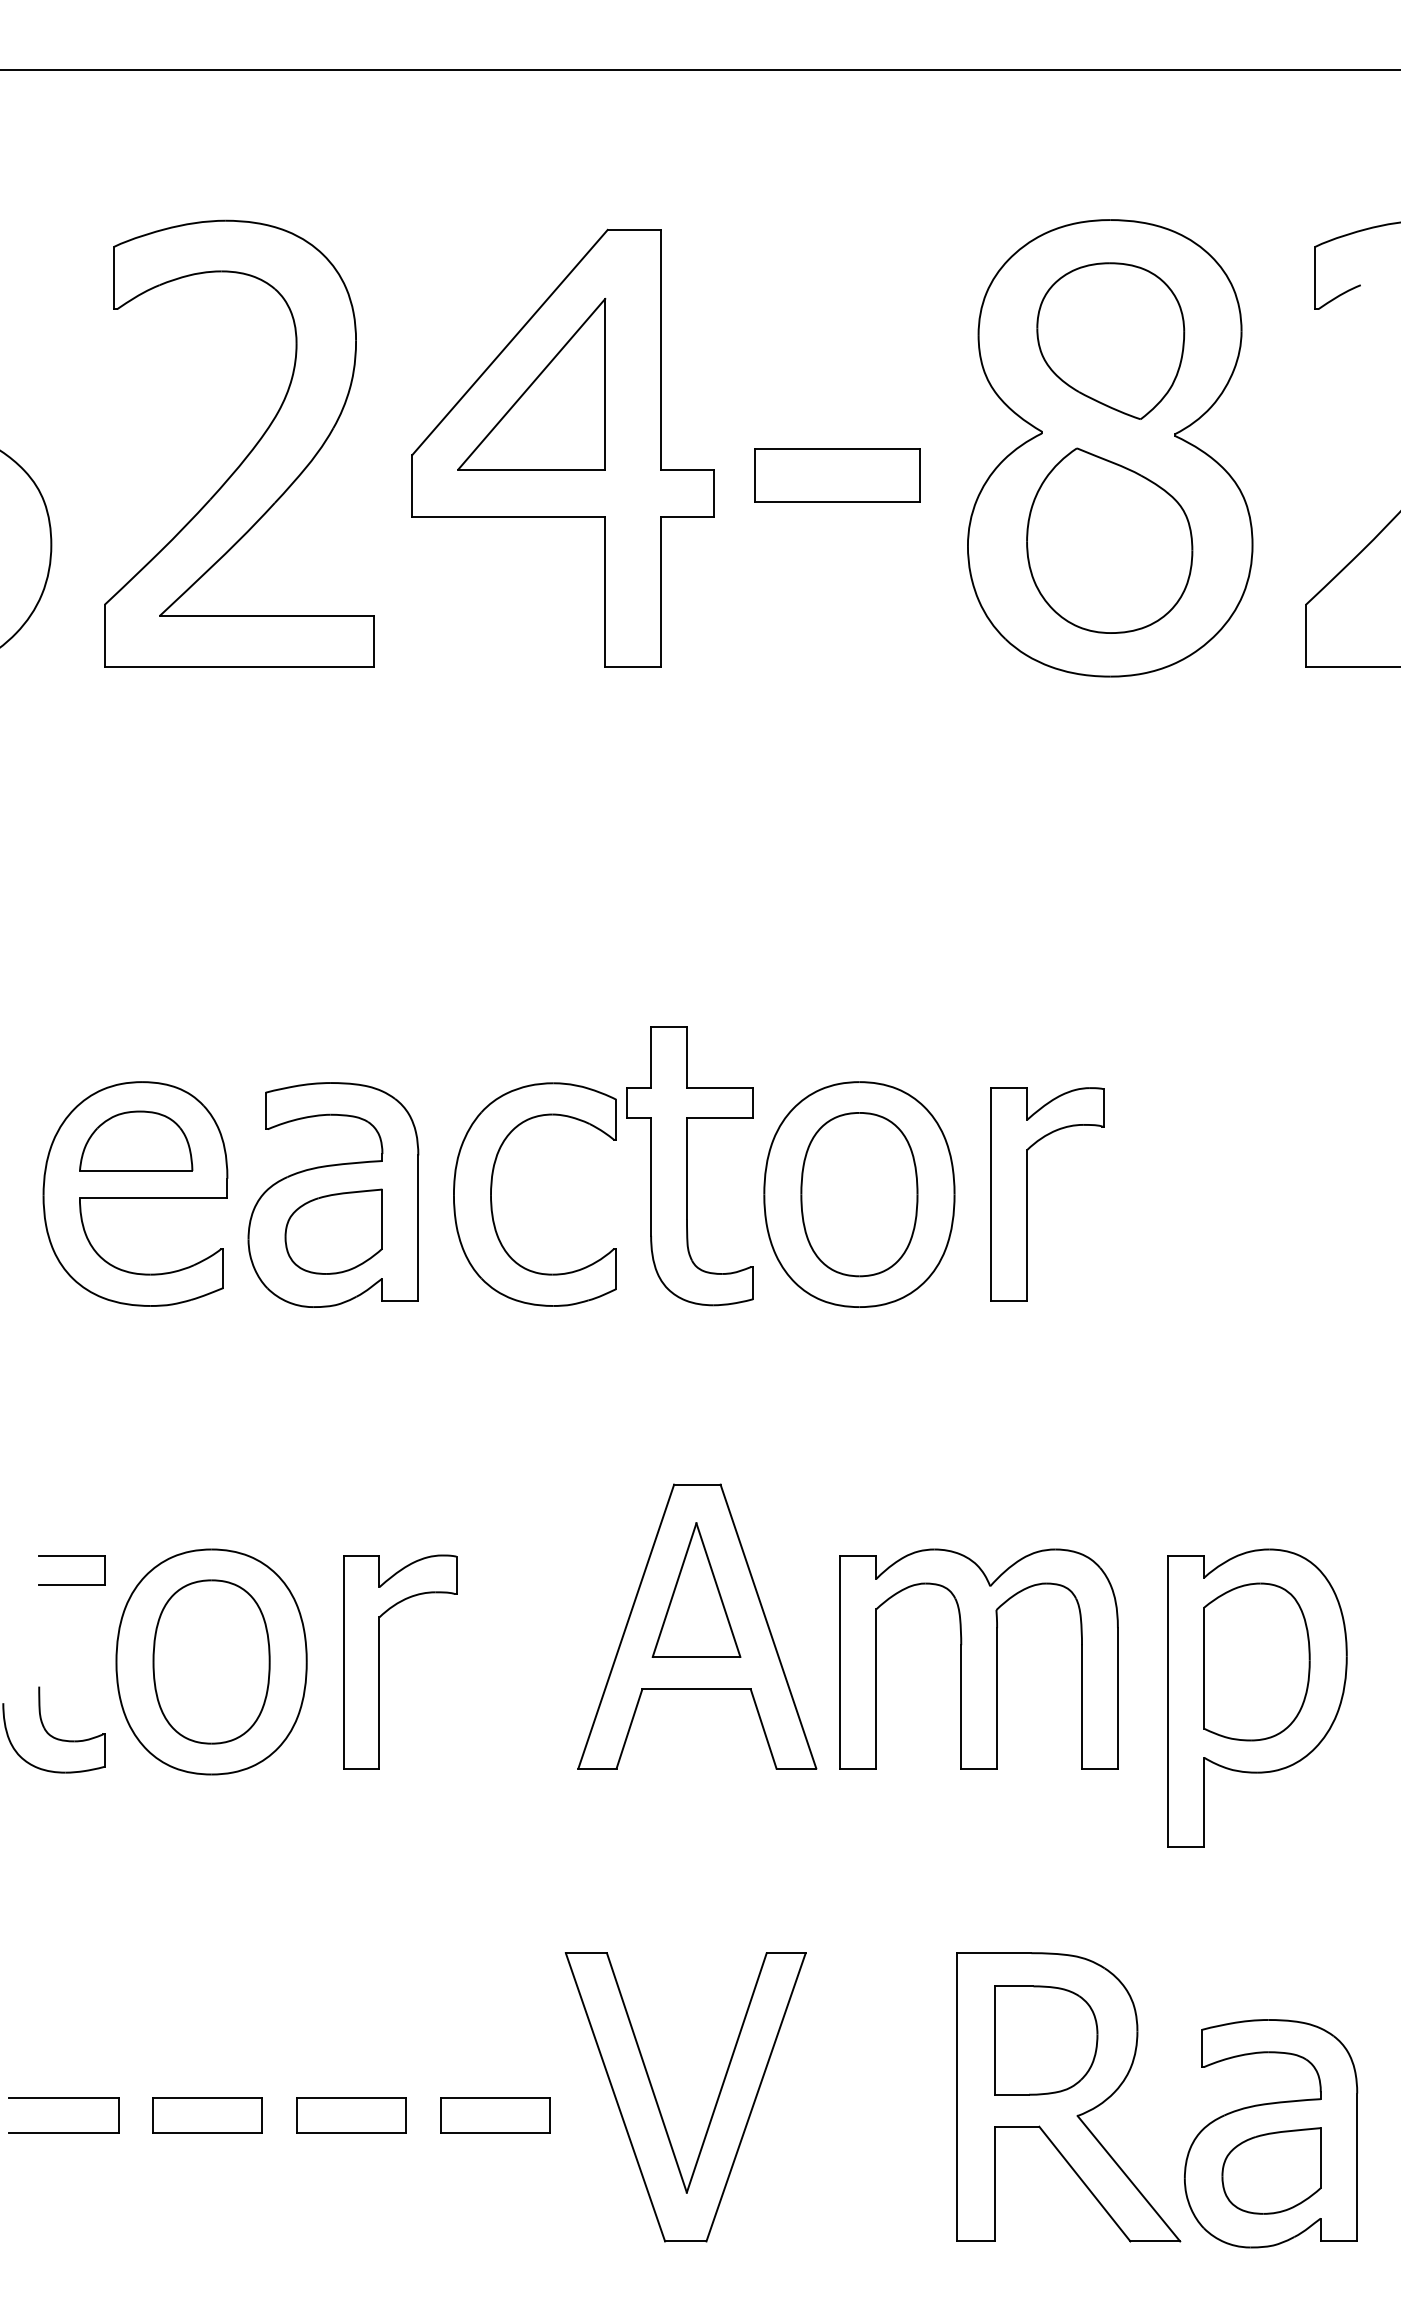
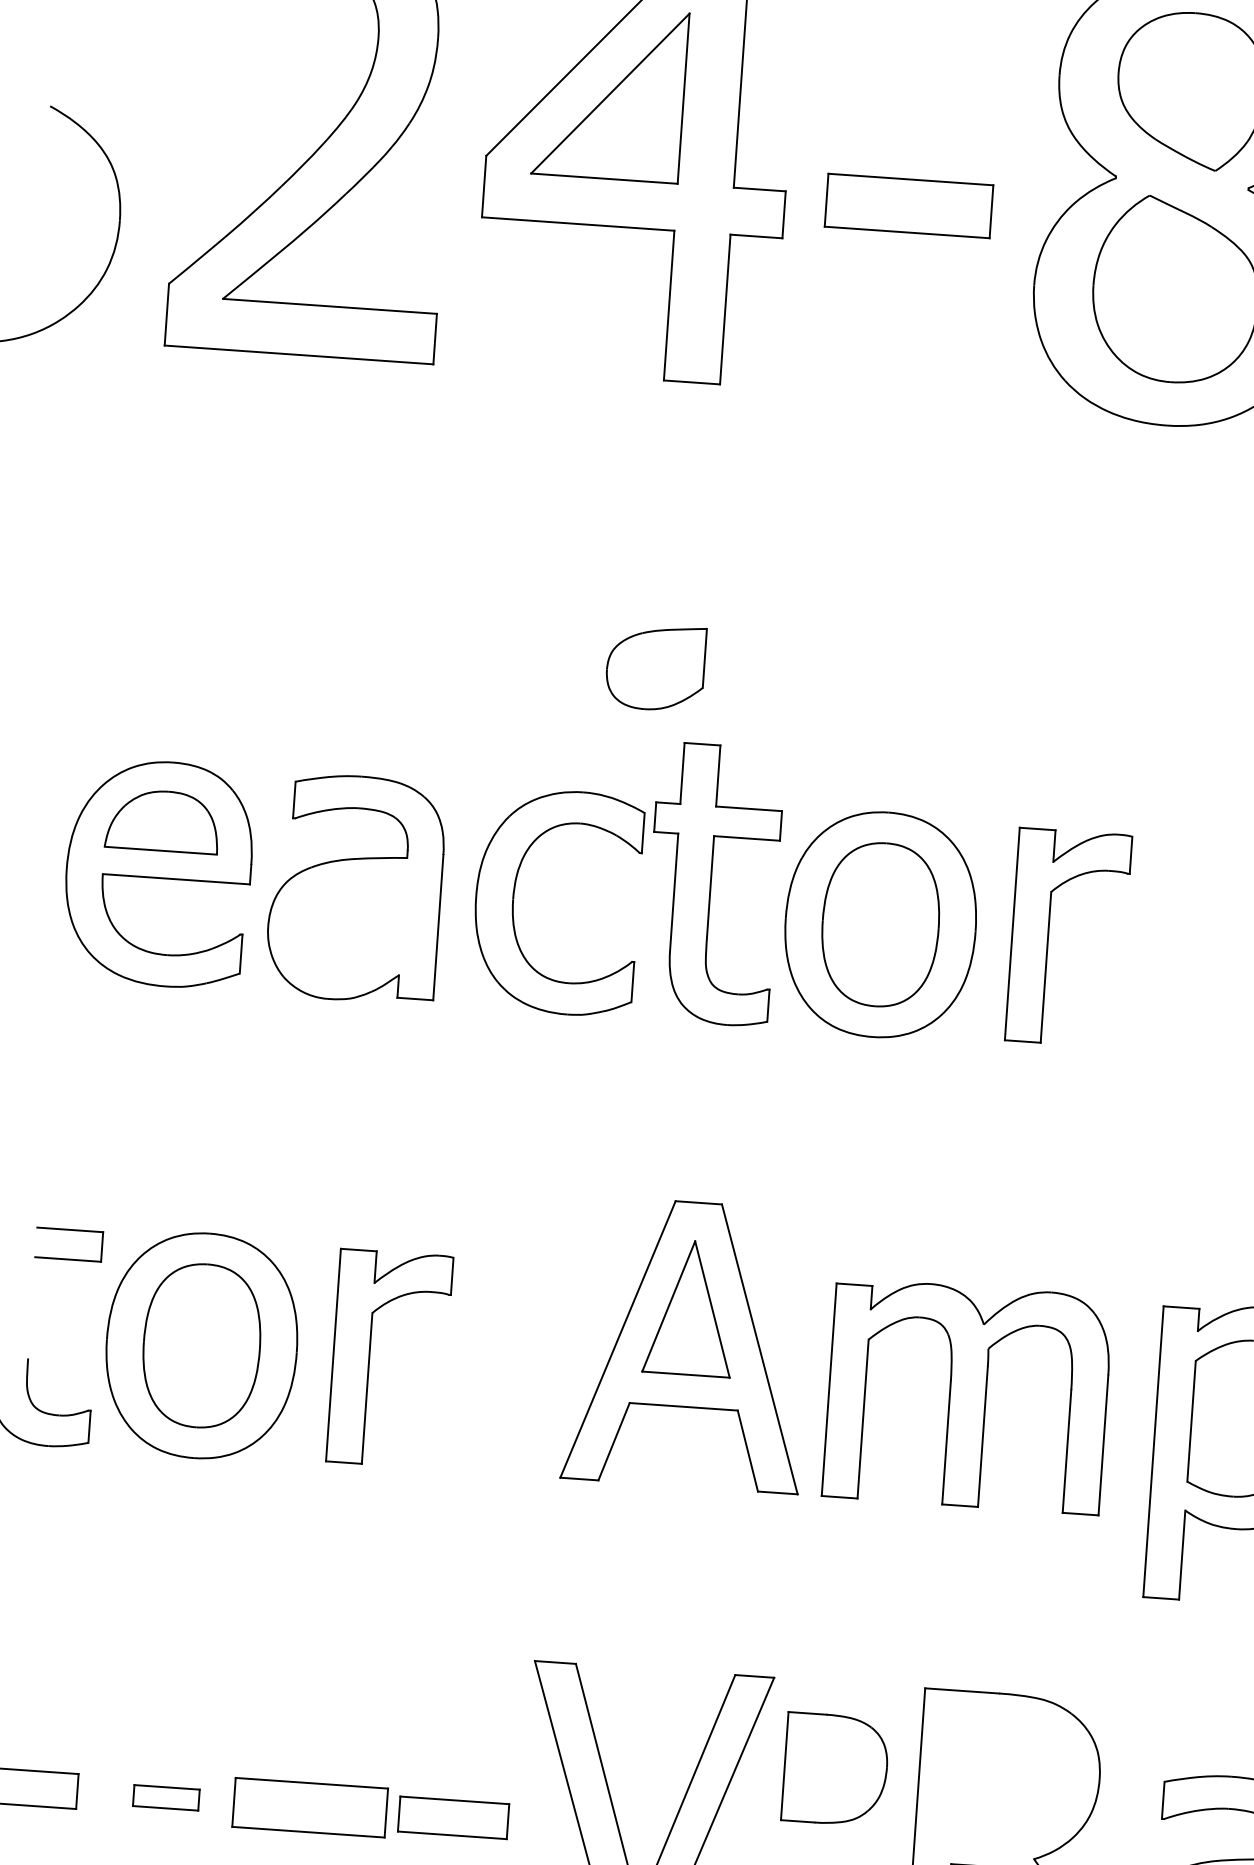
part: (333, 1231) -> (655, 667), moved
part: (1046, 2040) -> (835, 1769), moved
part: (207, 2115) -> (166, 1797), size x0.6
part: (351, 2115) -> (309, 1808), size x1.4

